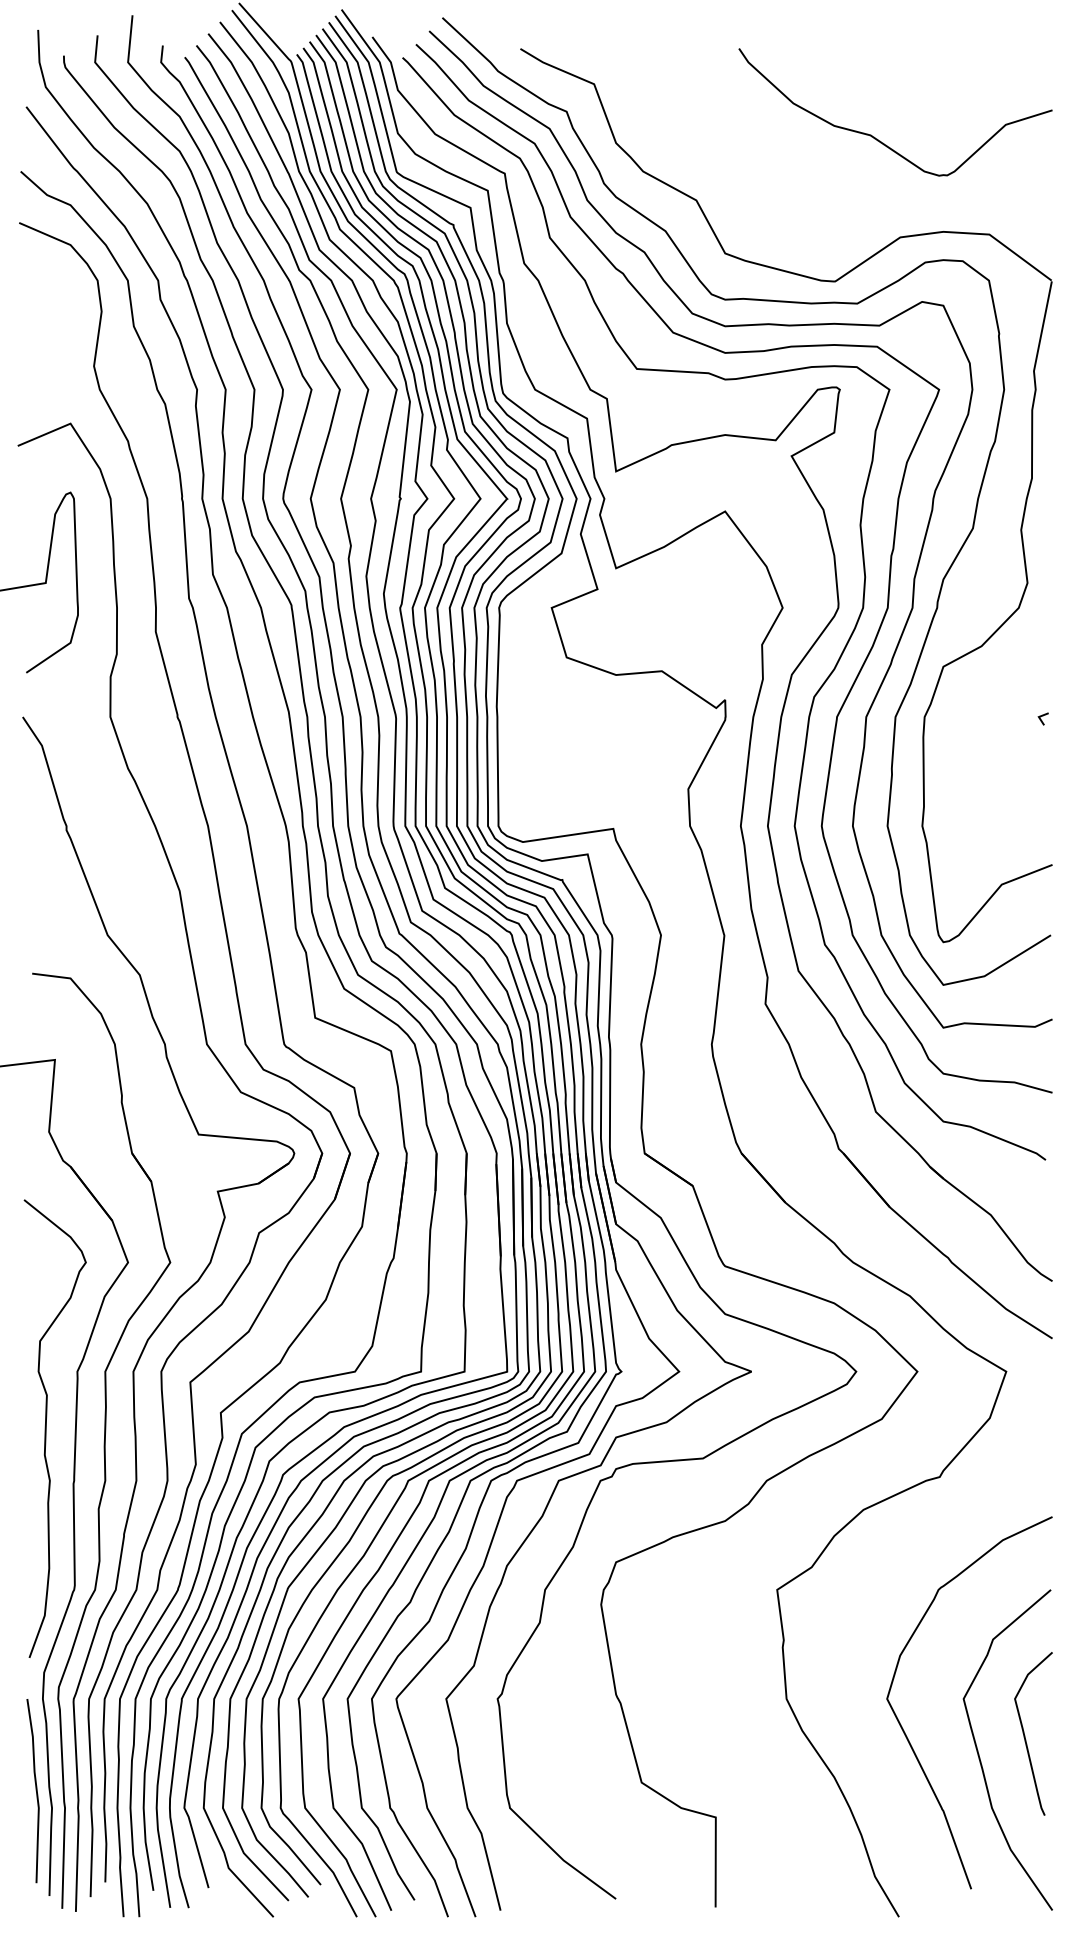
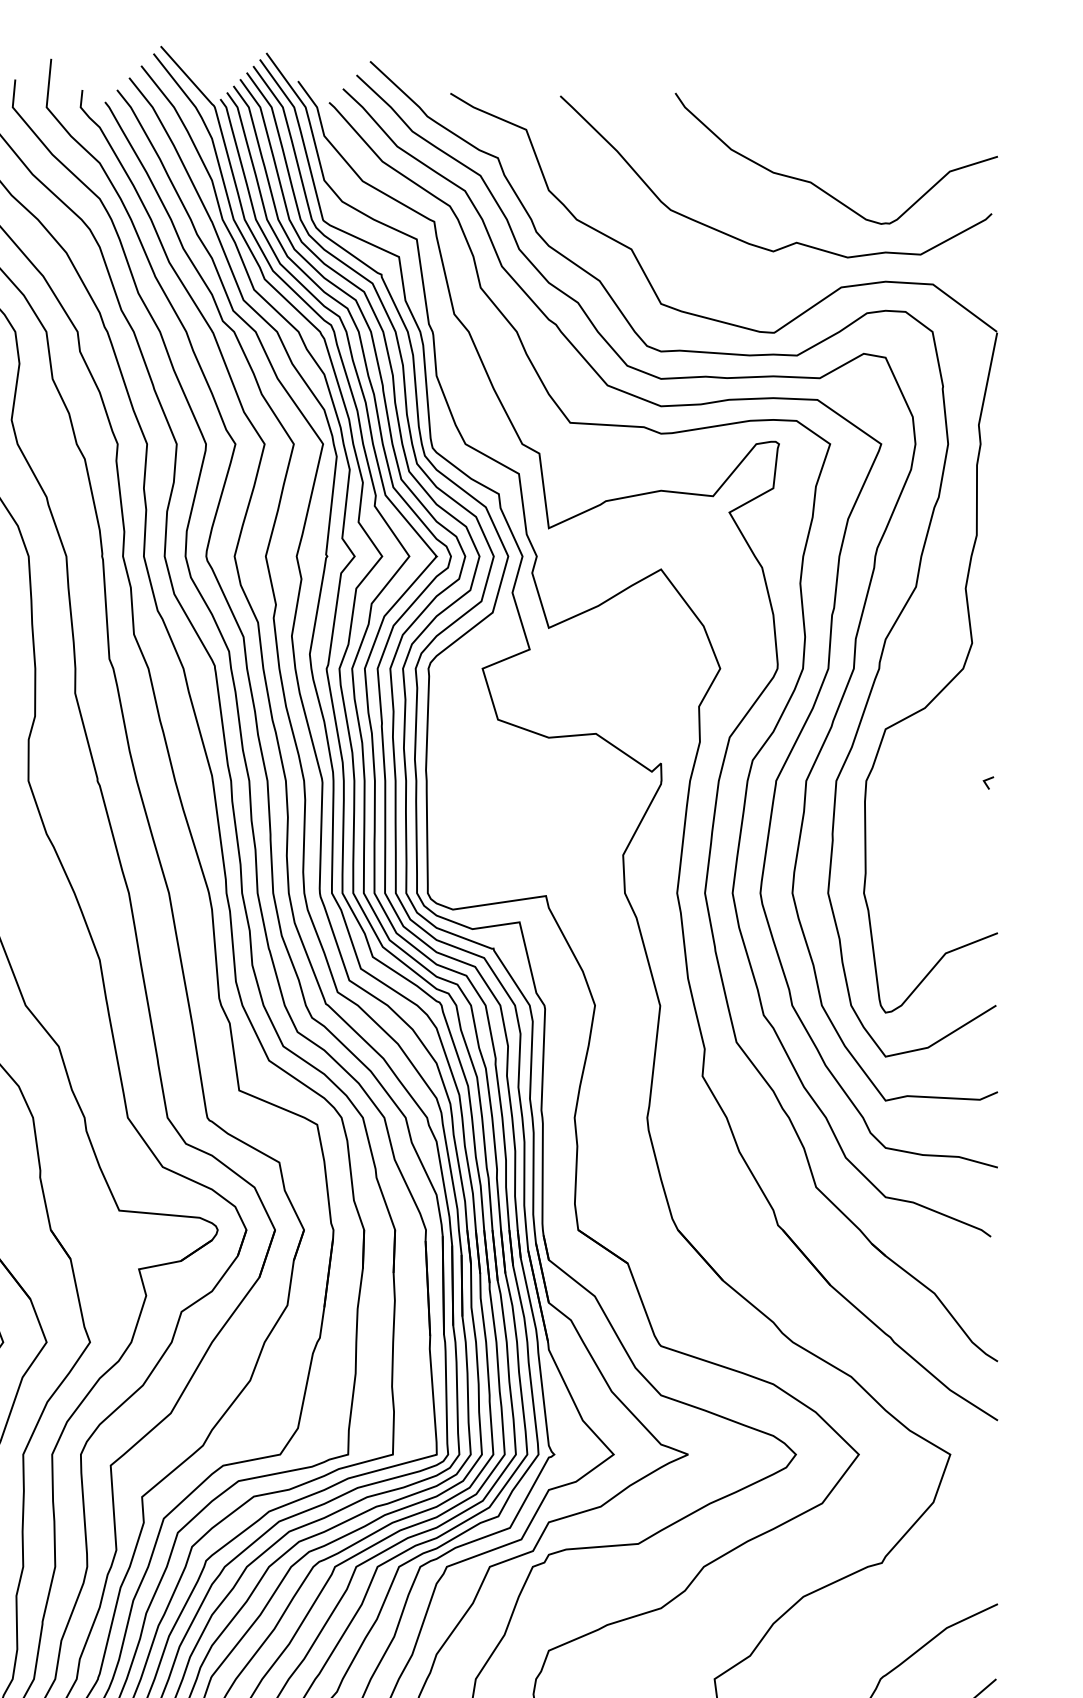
curve: (854, 193) -> (794, 242), added

